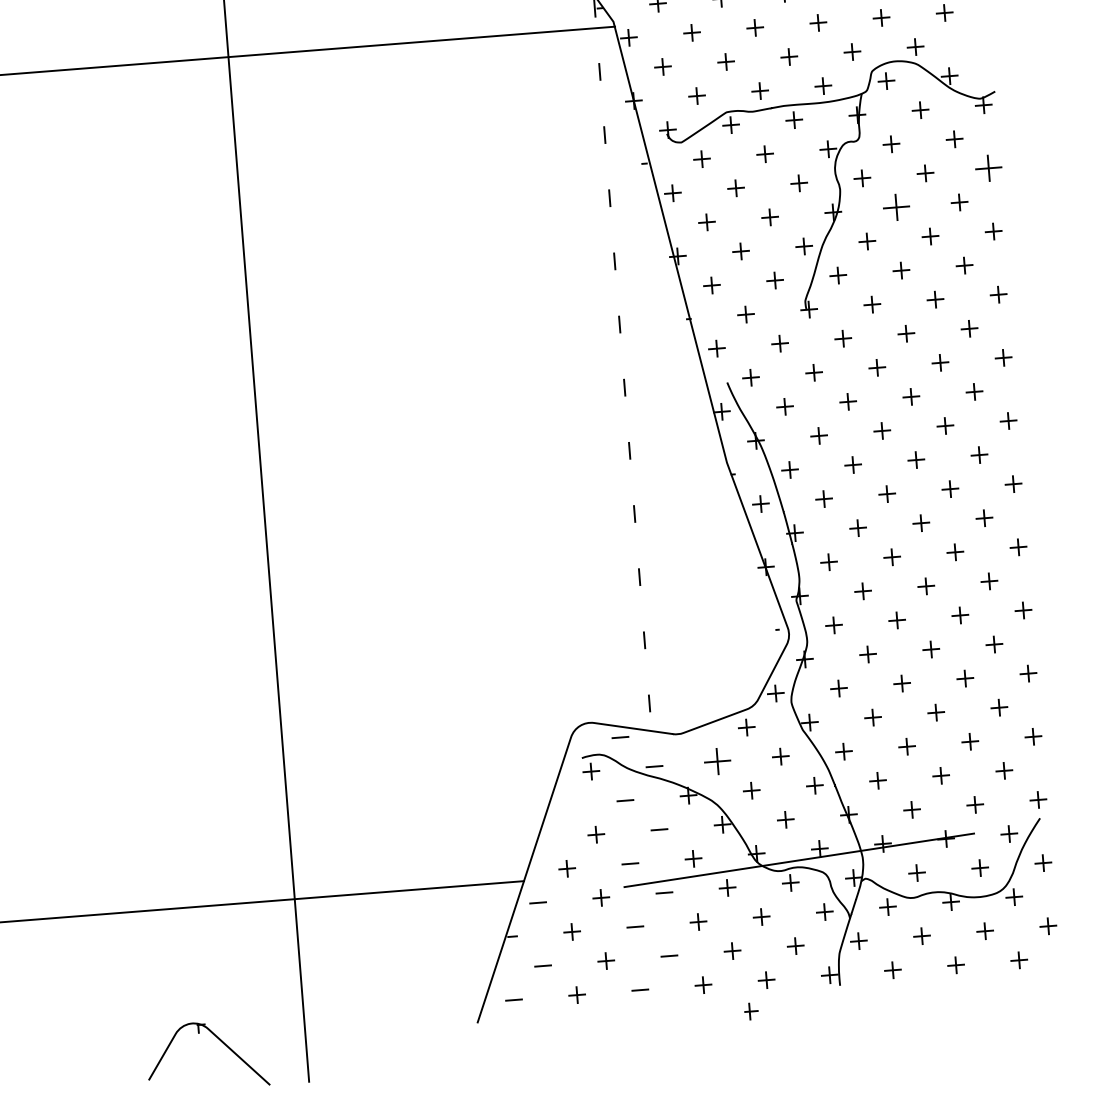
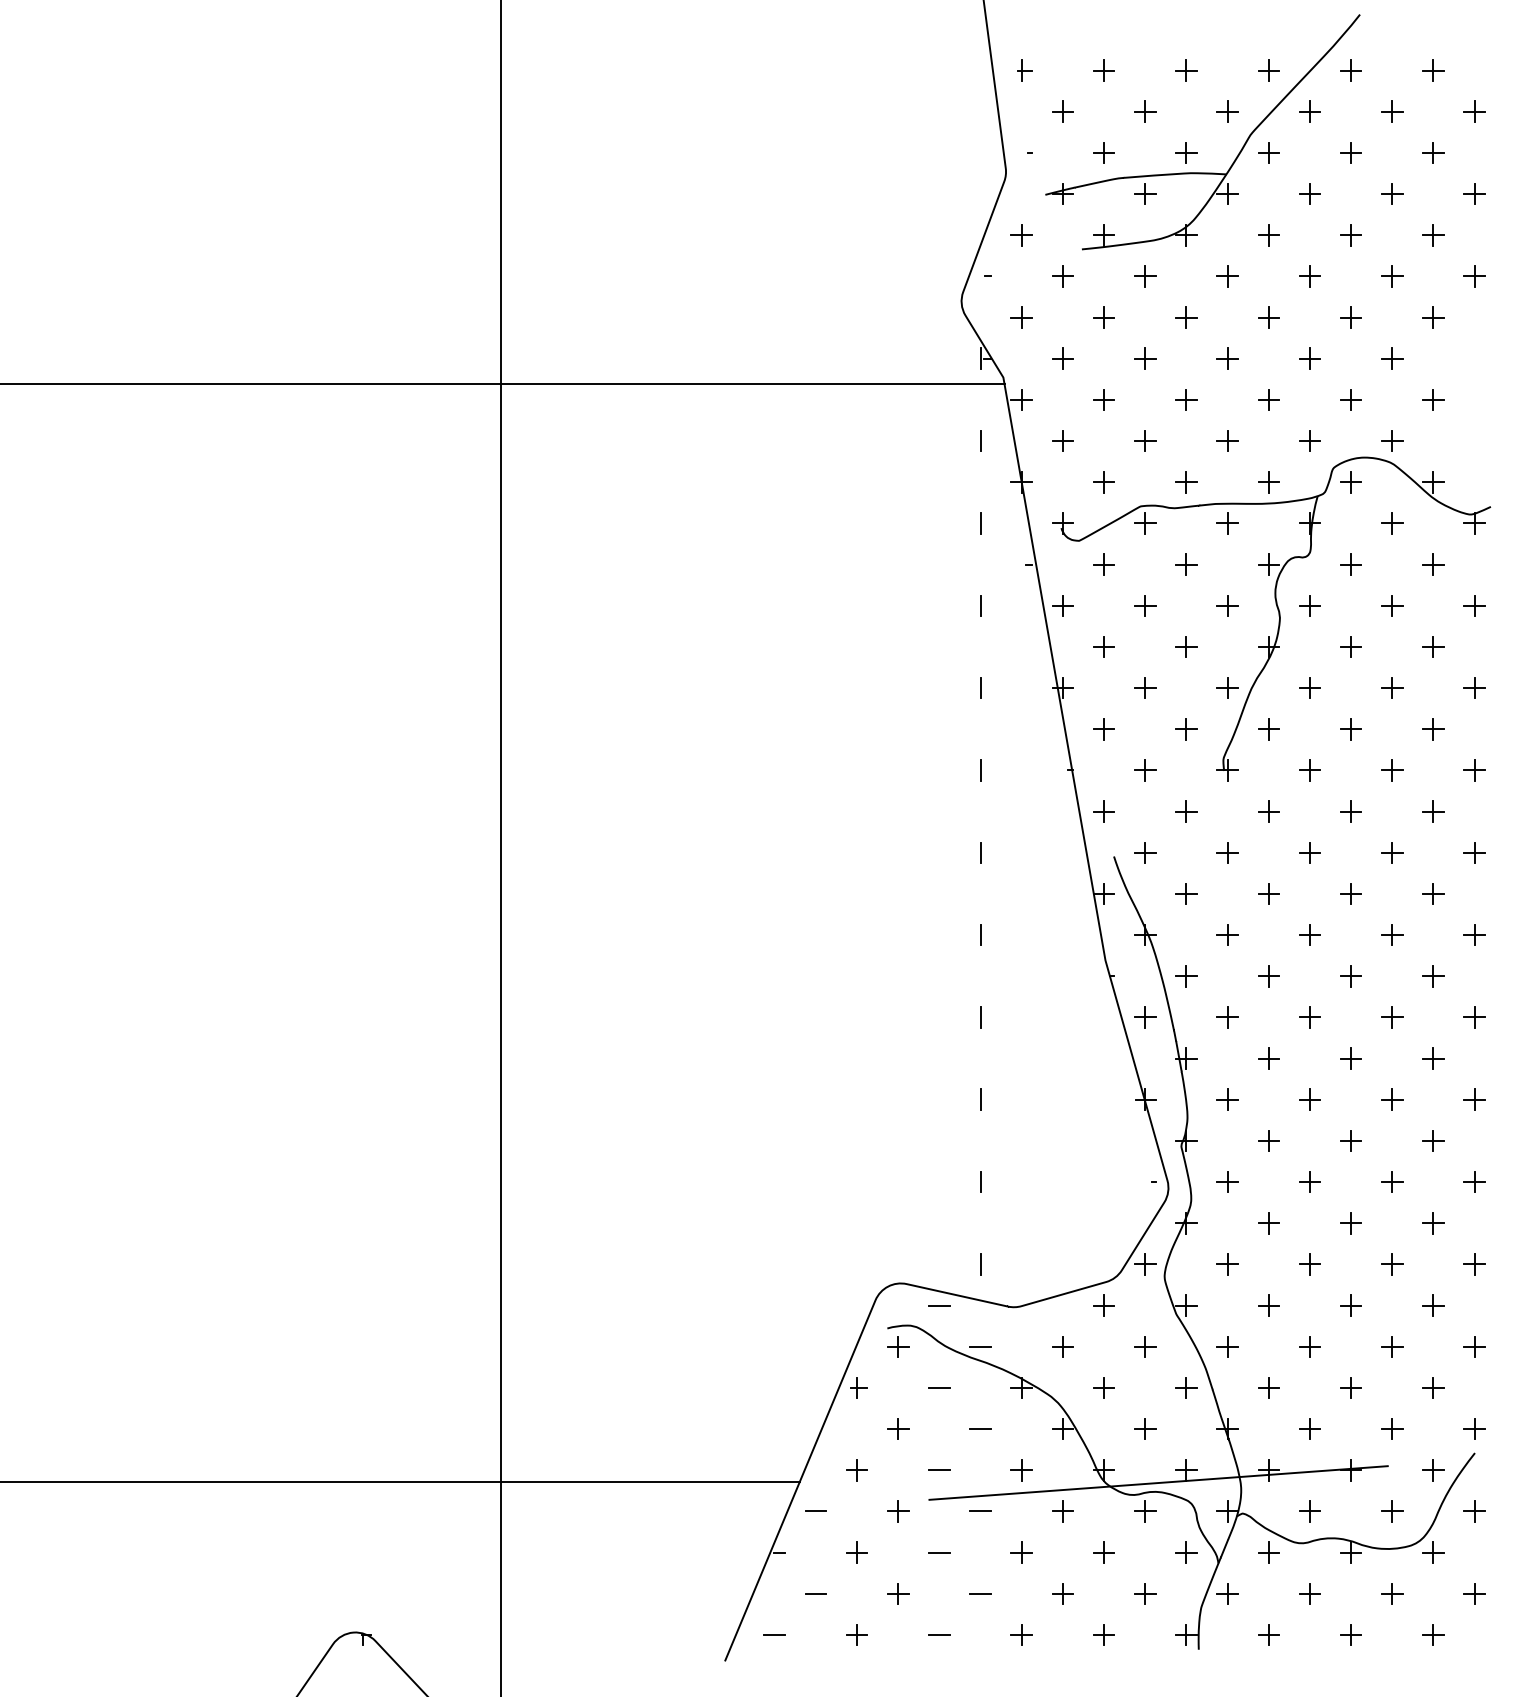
part: (988, 168) -> (1474, 605), size x0.62
part: (895, 207) -> (1350, 646), size x0.62
part: (717, 761) -> (1062, 1346), size x0.62
part: (750, 1011) -> (858, 1387), moved

